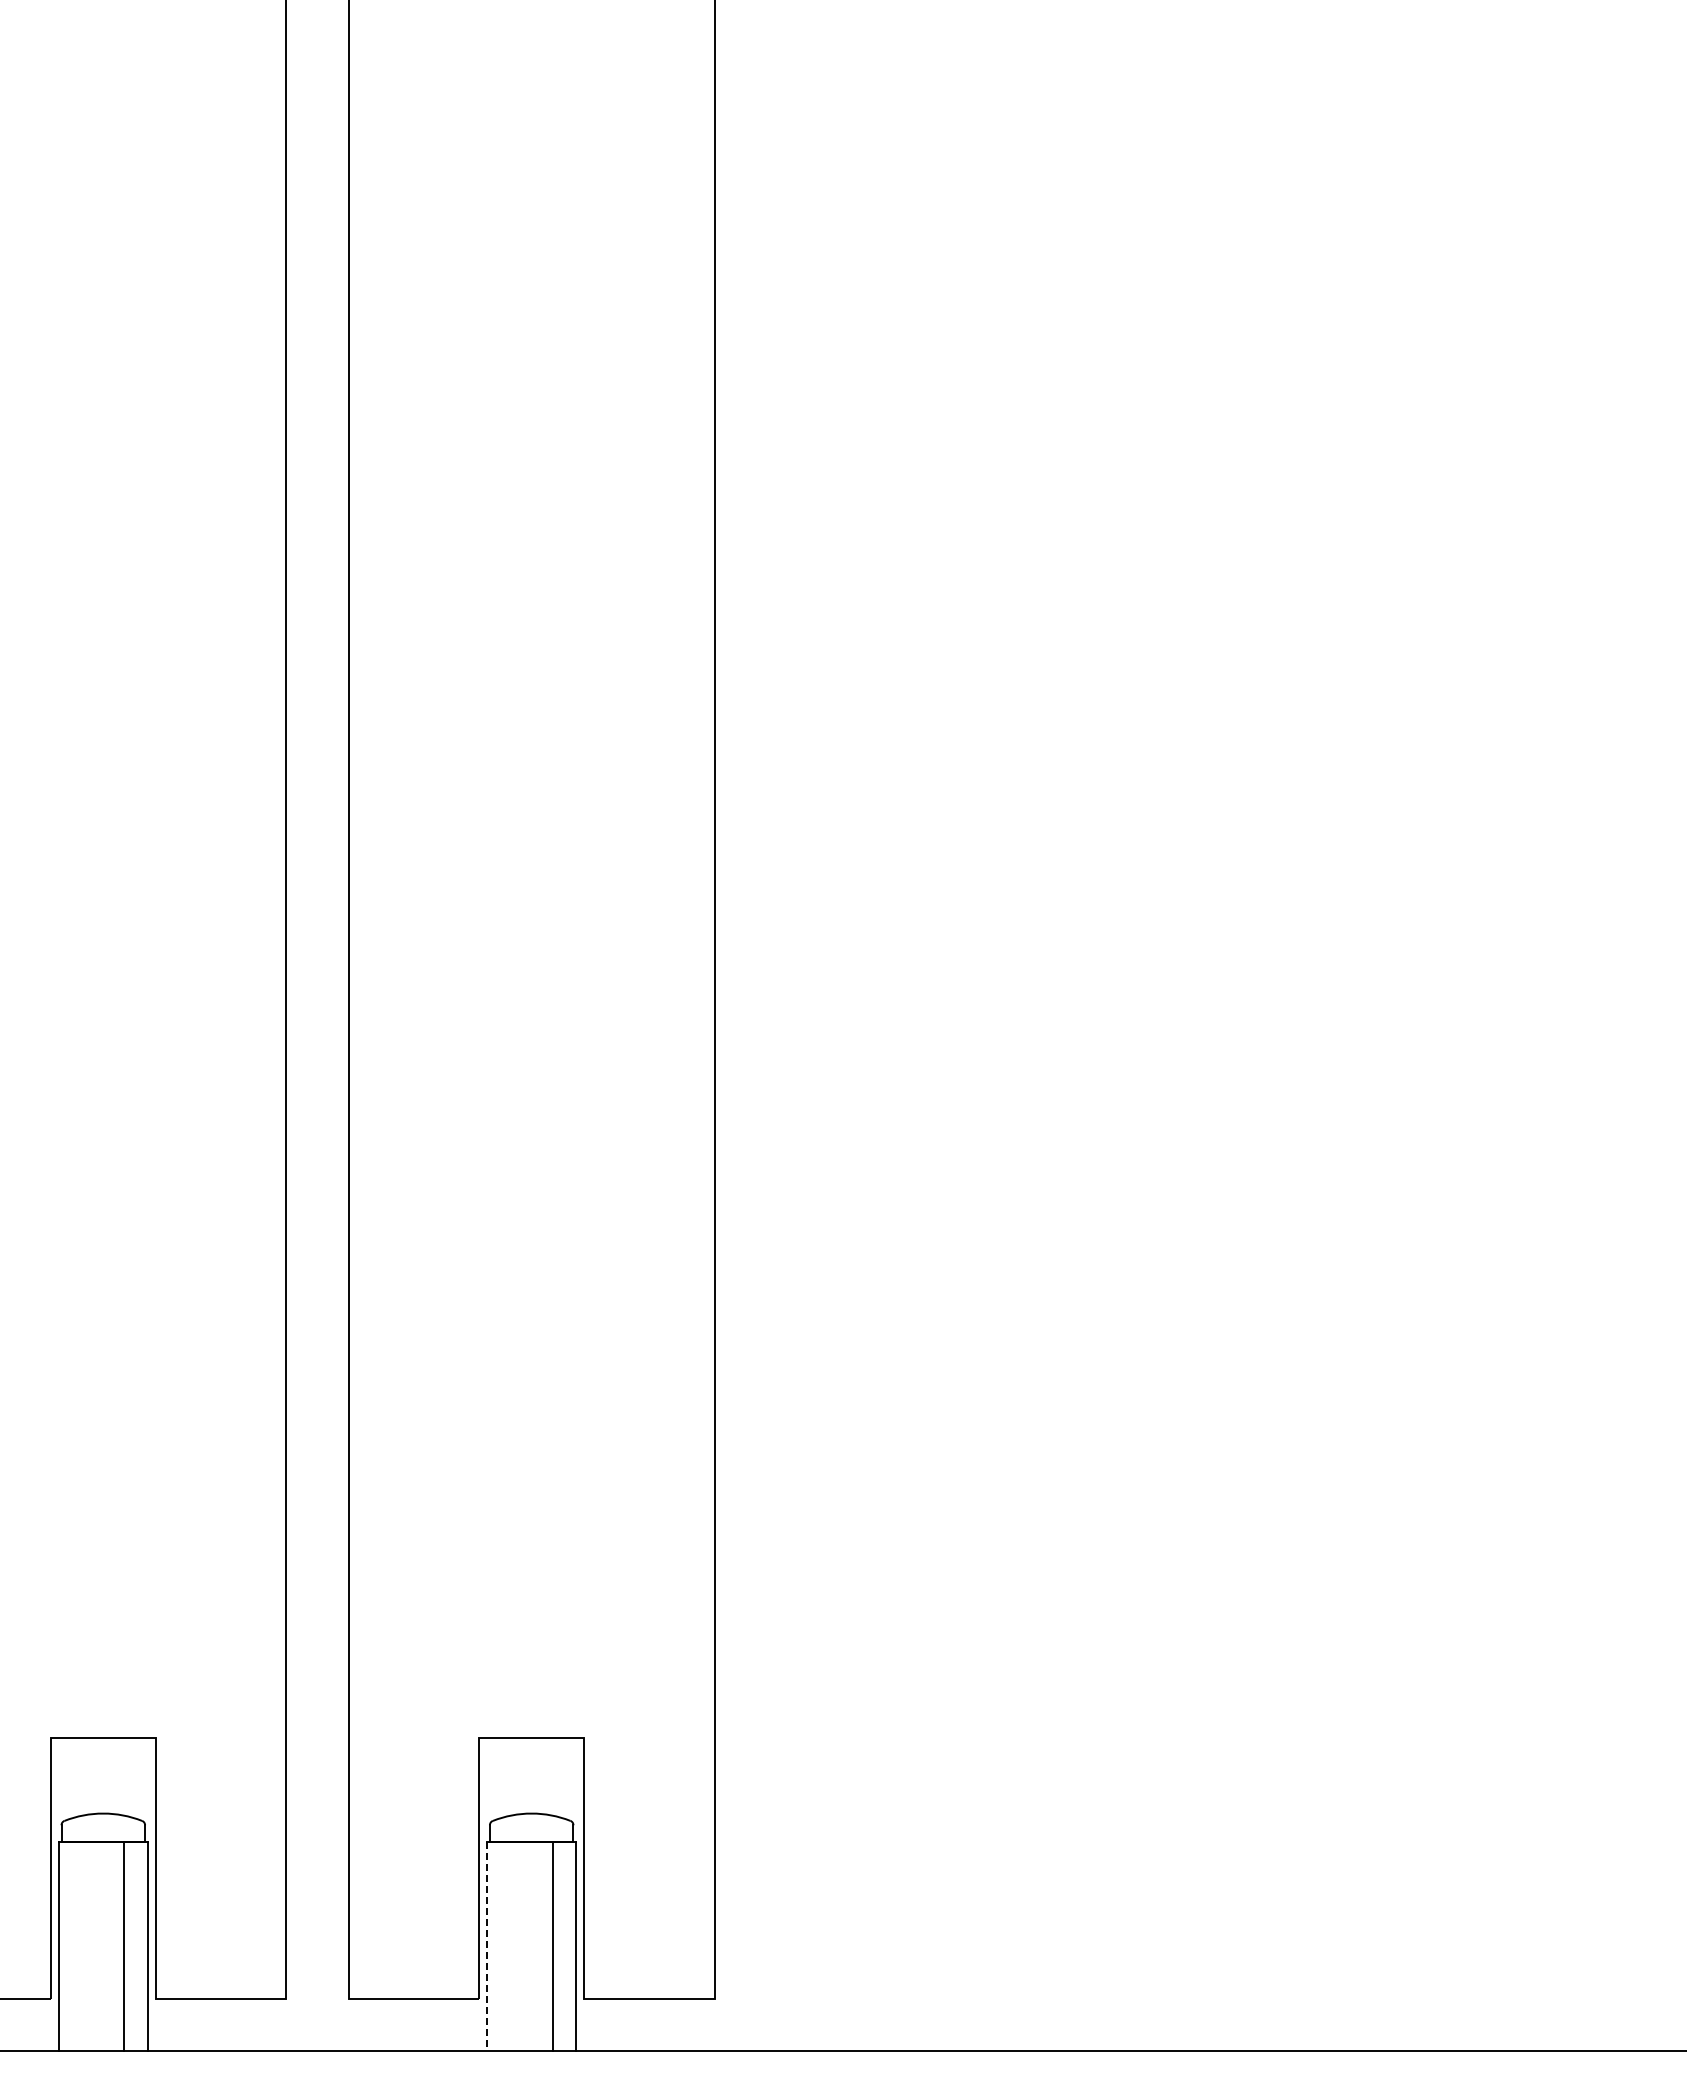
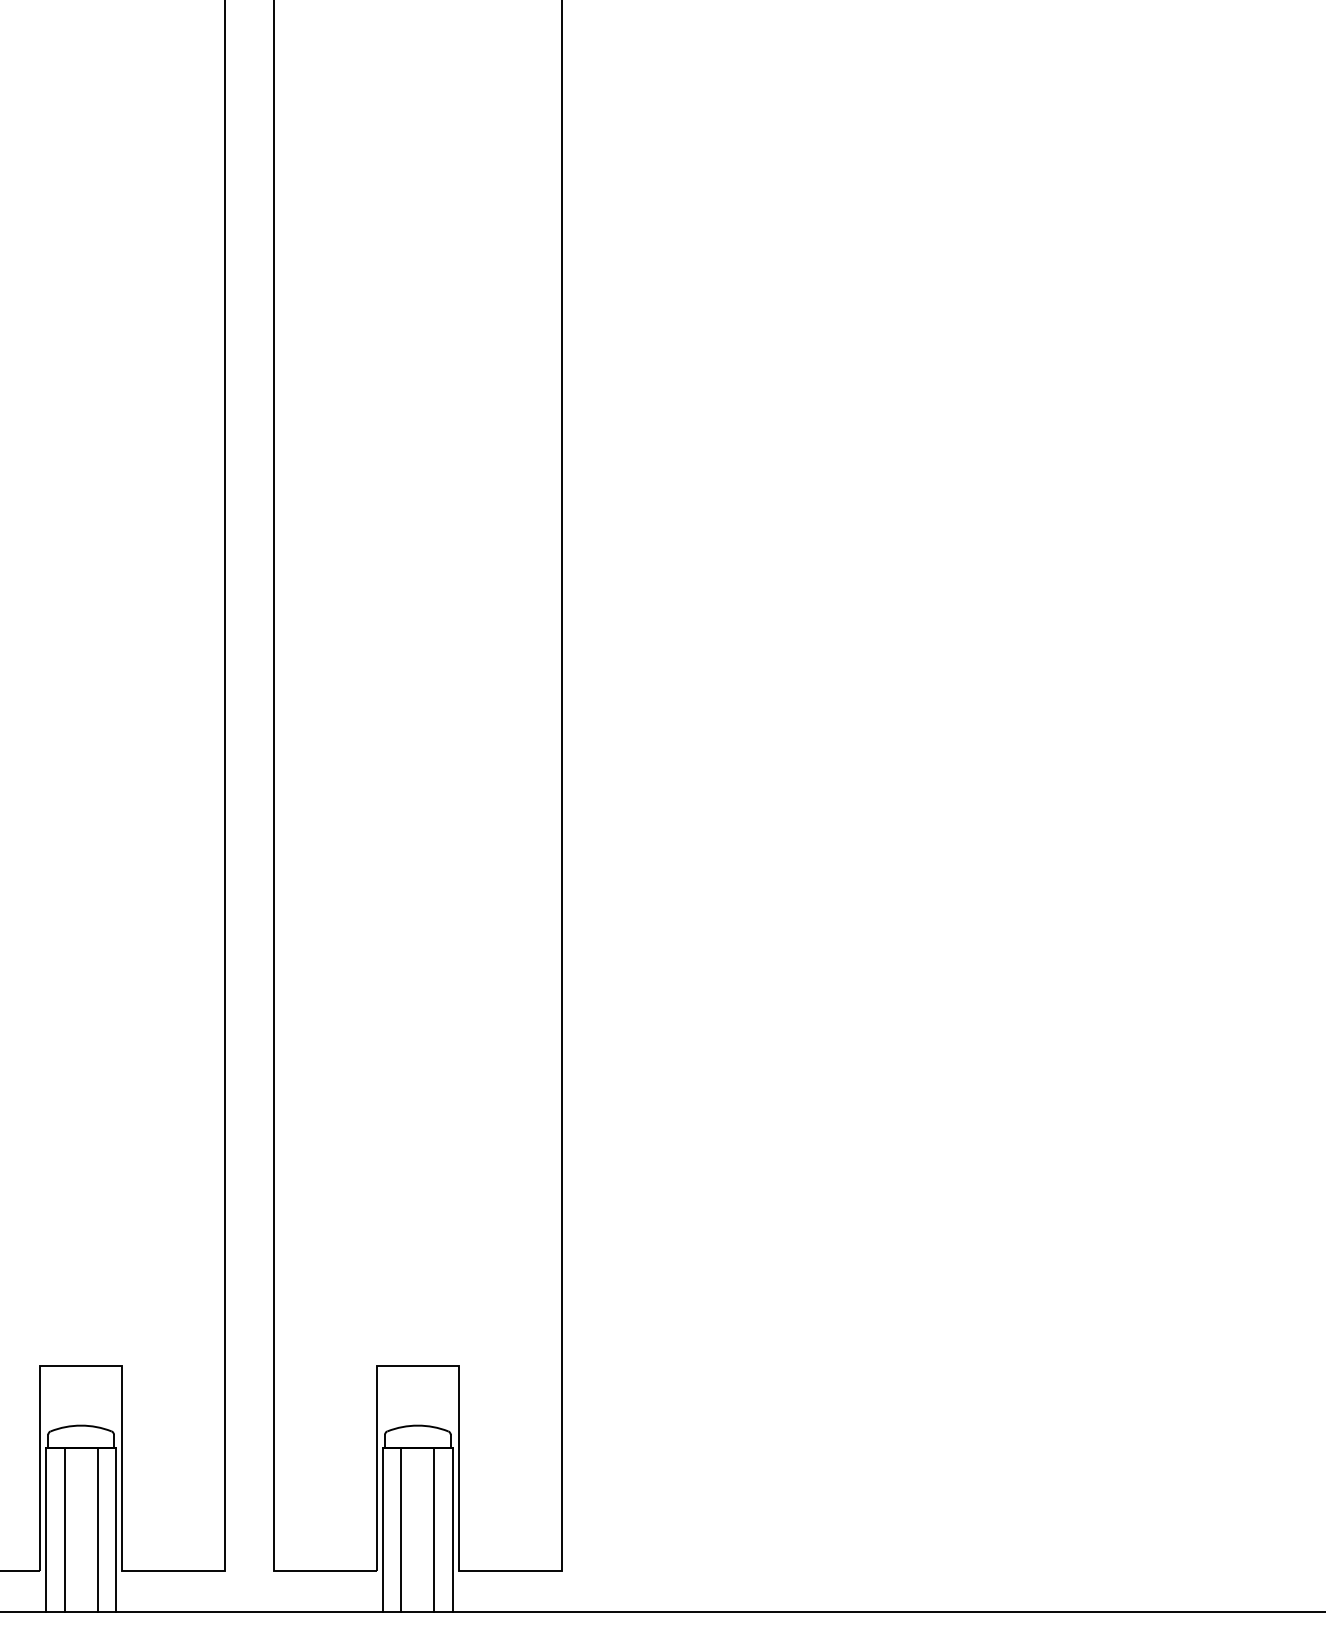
line: (82, 1946) -> (64, 1530), added
line: (510, 1946) -> (401, 1530), added
line: (487, 1947) -> (383, 1530), dashed -> solid

